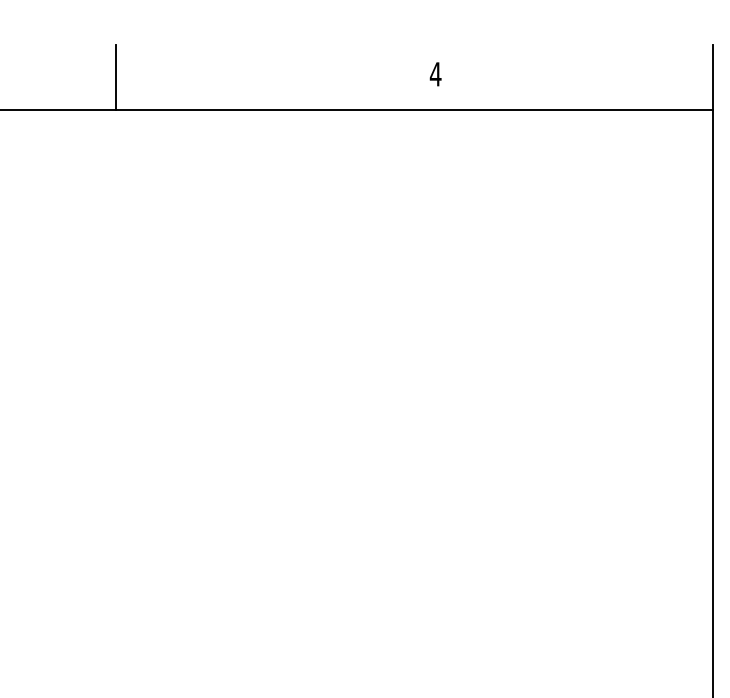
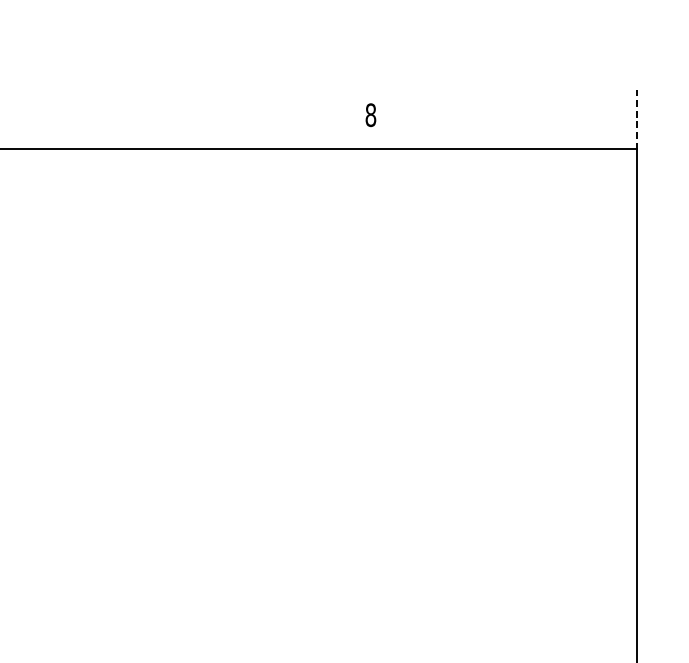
text: (435, 74) -> (370, 115), 4 -> 8
line: (712, 76) -> (637, 117), solid -> dashed
line: (116, 77) -> (63, 118), removed

